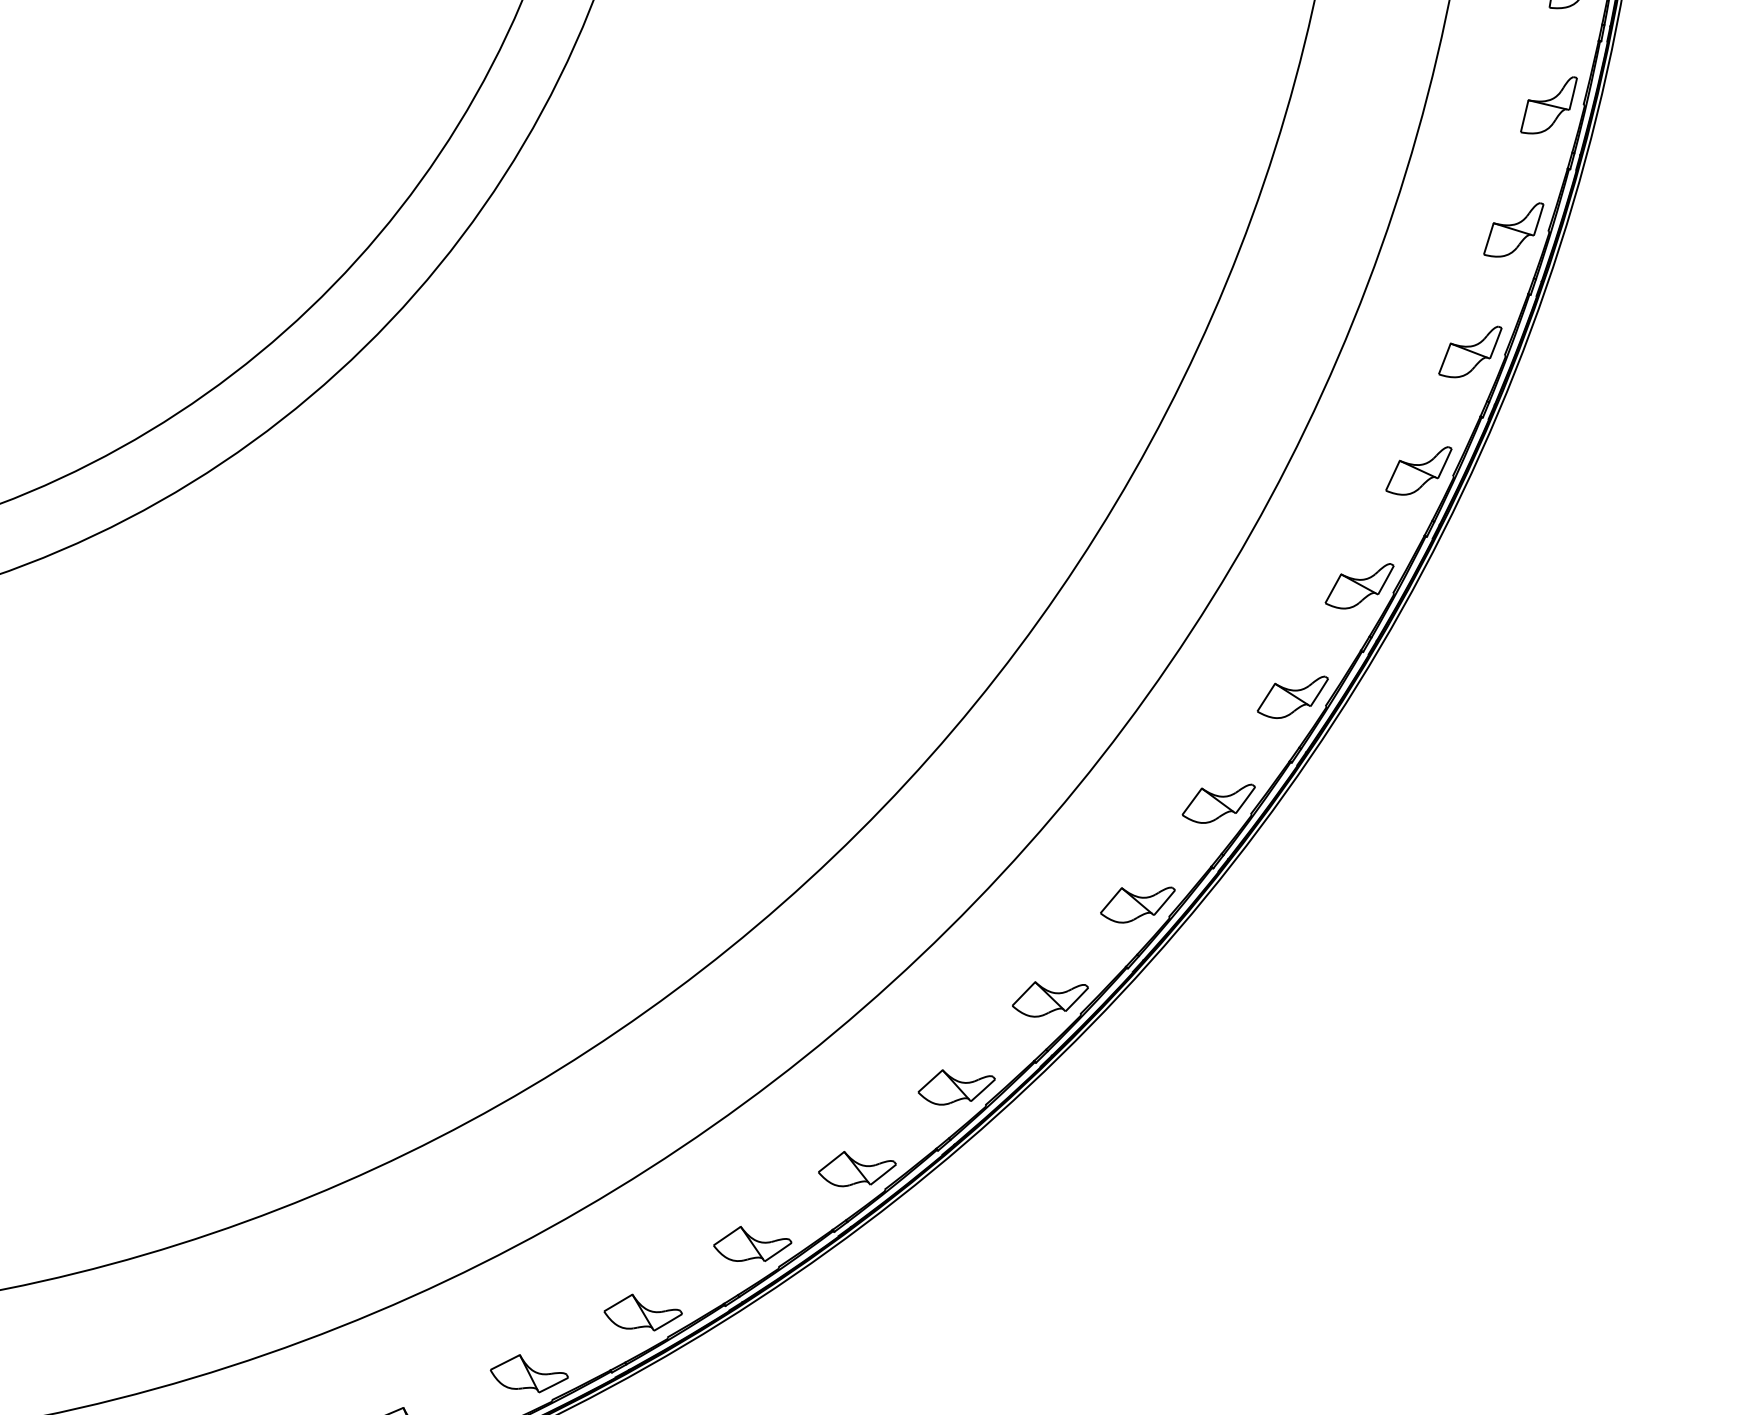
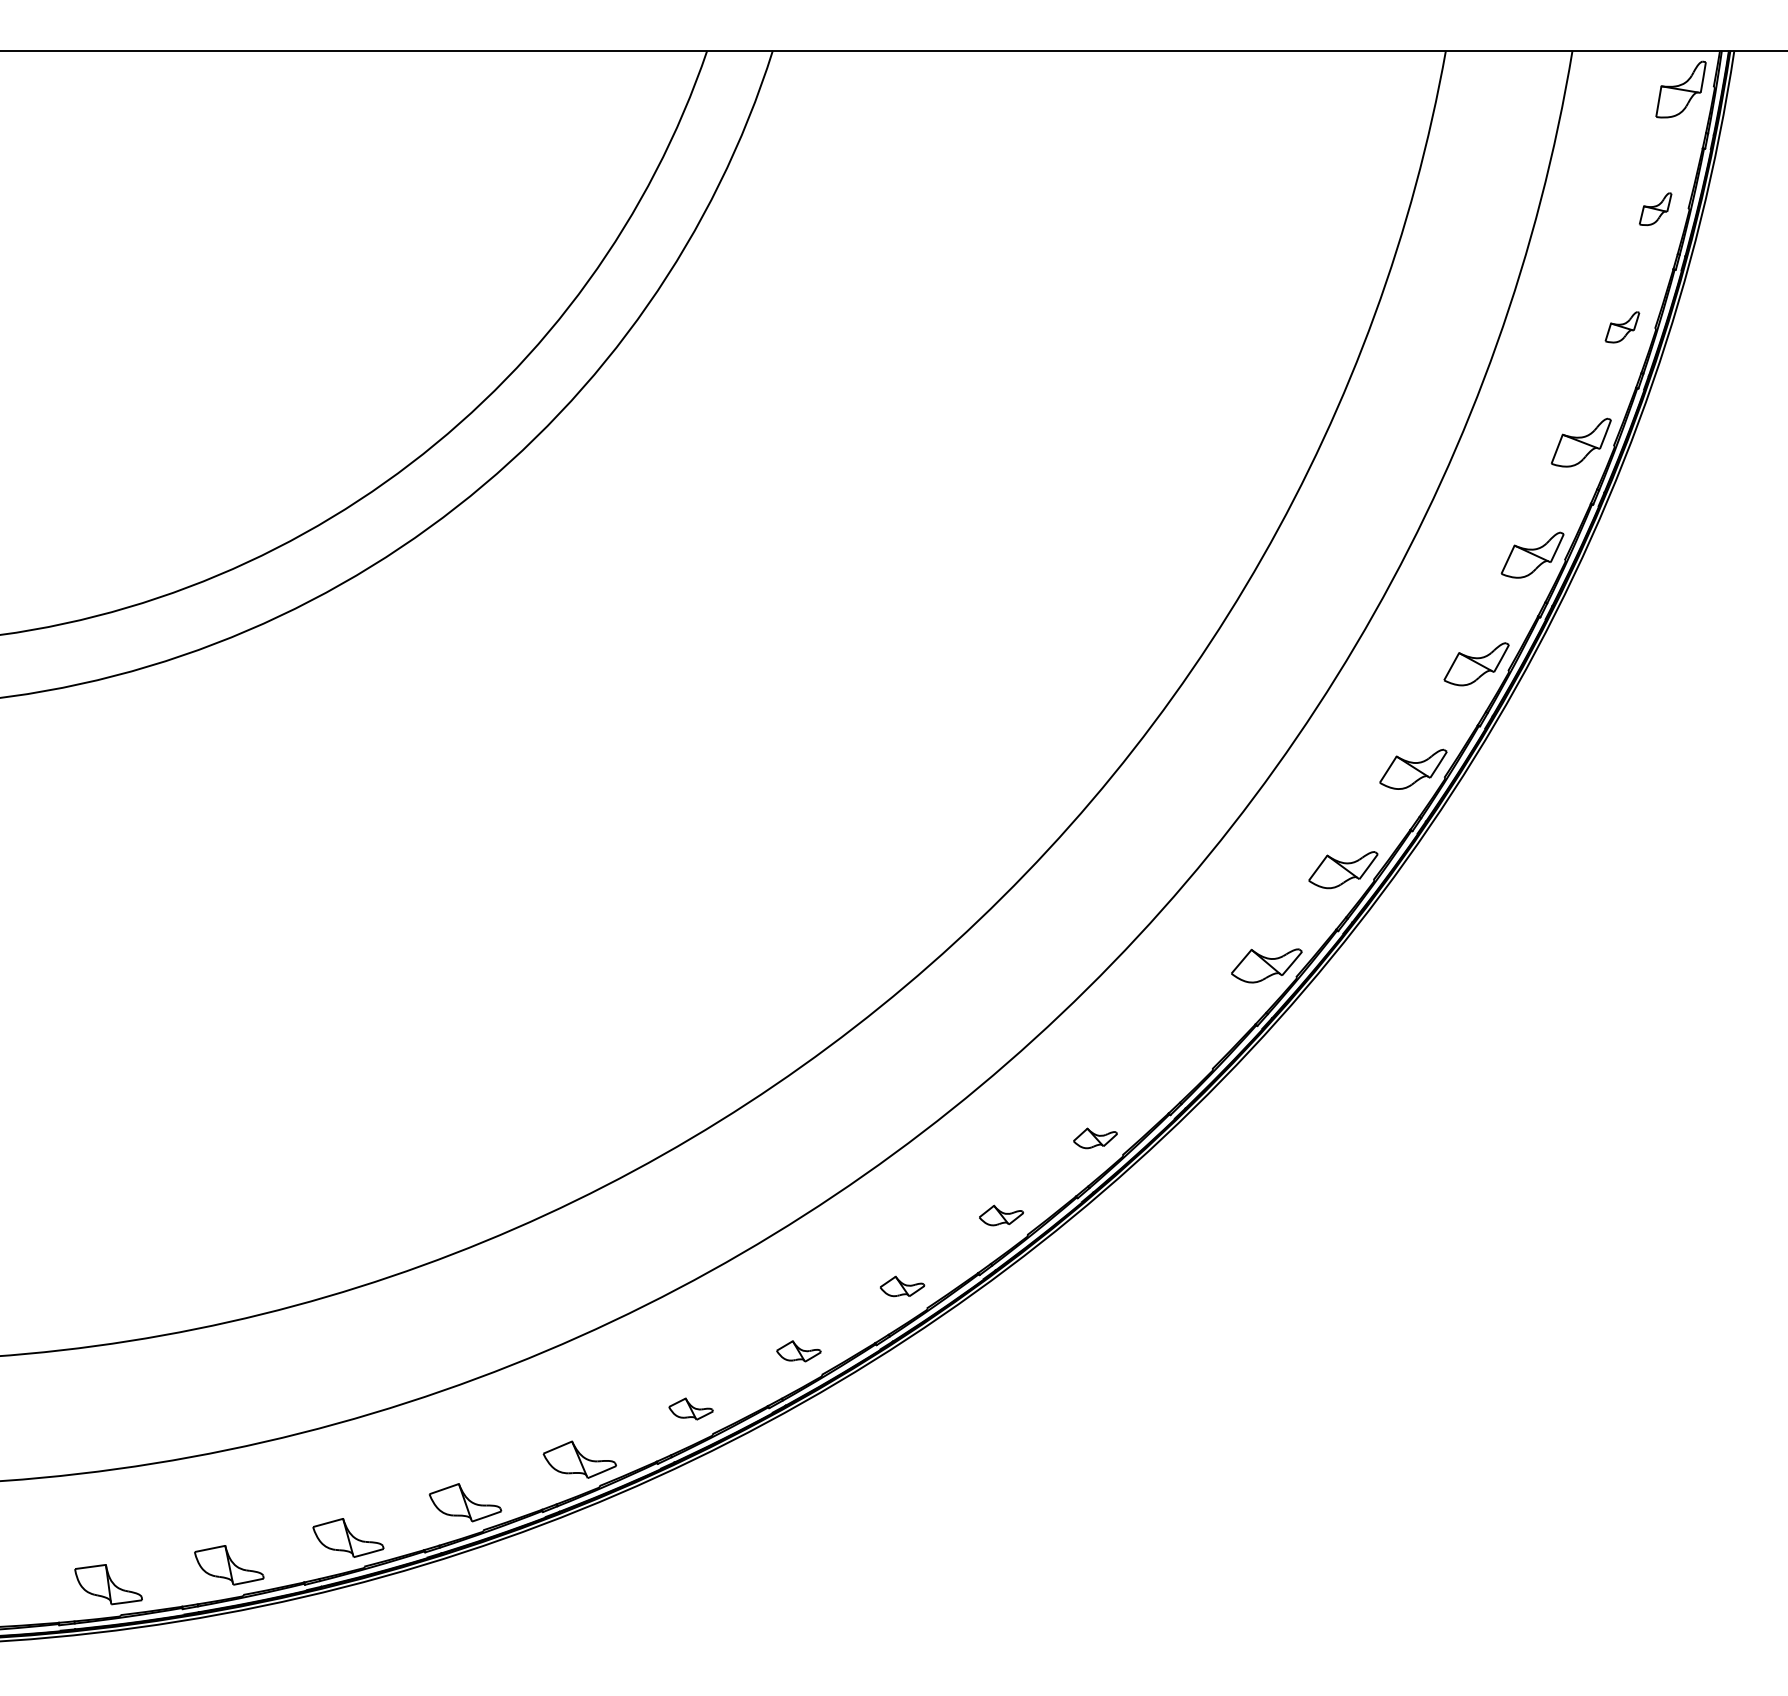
part: (1548, 104) -> (1655, 208), size x0.6
part: (1513, 230) -> (1622, 327), size x0.6
part: (1049, 999) -> (1183, 1055), removed
part: (956, 1087) -> (1095, 1138), size x0.6
part: (857, 1168) -> (1001, 1215), size x0.6
part: (752, 1243) -> (902, 1286), size x0.6
part: (642, 1312) -> (798, 1351), size x0.6
part: (528, 1372) -> (690, 1408), size x0.6

